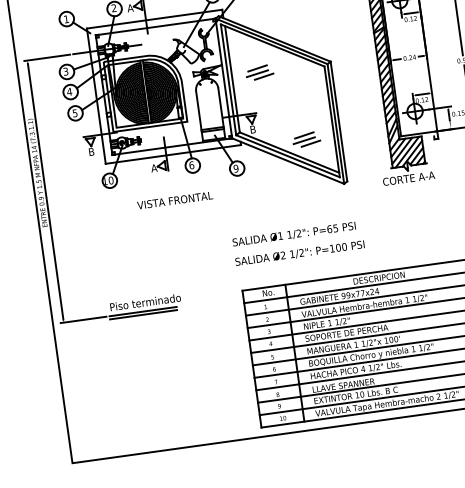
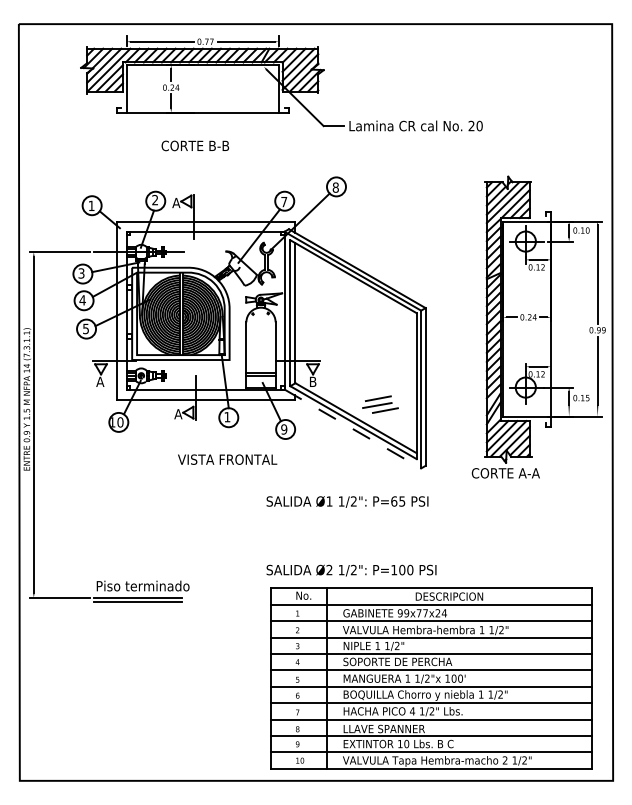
part: (259, 72) -> (331, 309), removed
text: (91, 151) -> (100, 381), B -> A
line: (287, 160) -> (352, 428), solid -> dashed
text: (191, 165) -> (227, 417), 6 -> 1
text: (175, 200) -> (227, 459), moved
text: (294, 234) -> (347, 501), moved
text: (299, 253) -> (351, 570), moved

